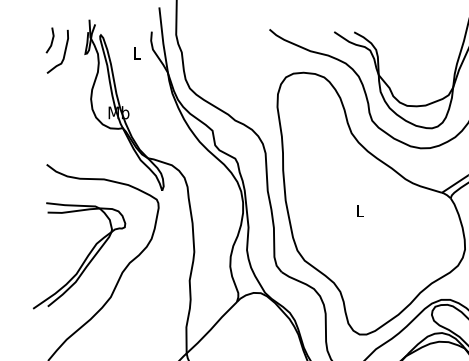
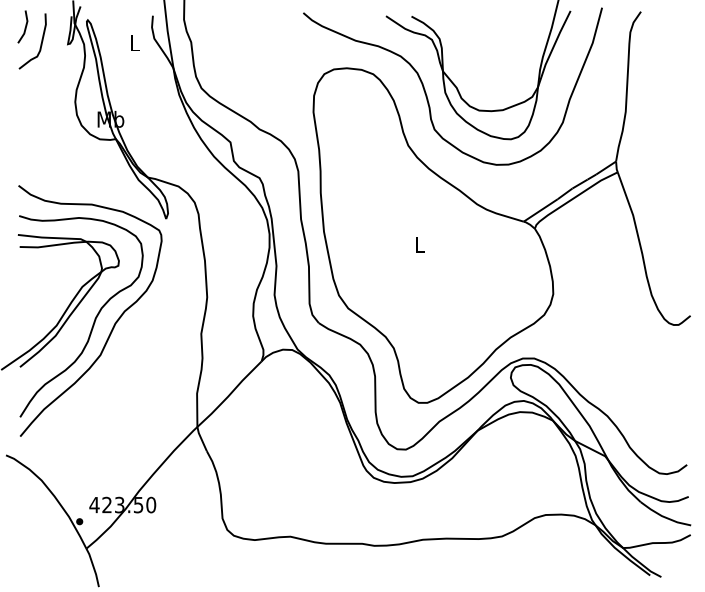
curve: (105, 270) -> (93, 321), added

